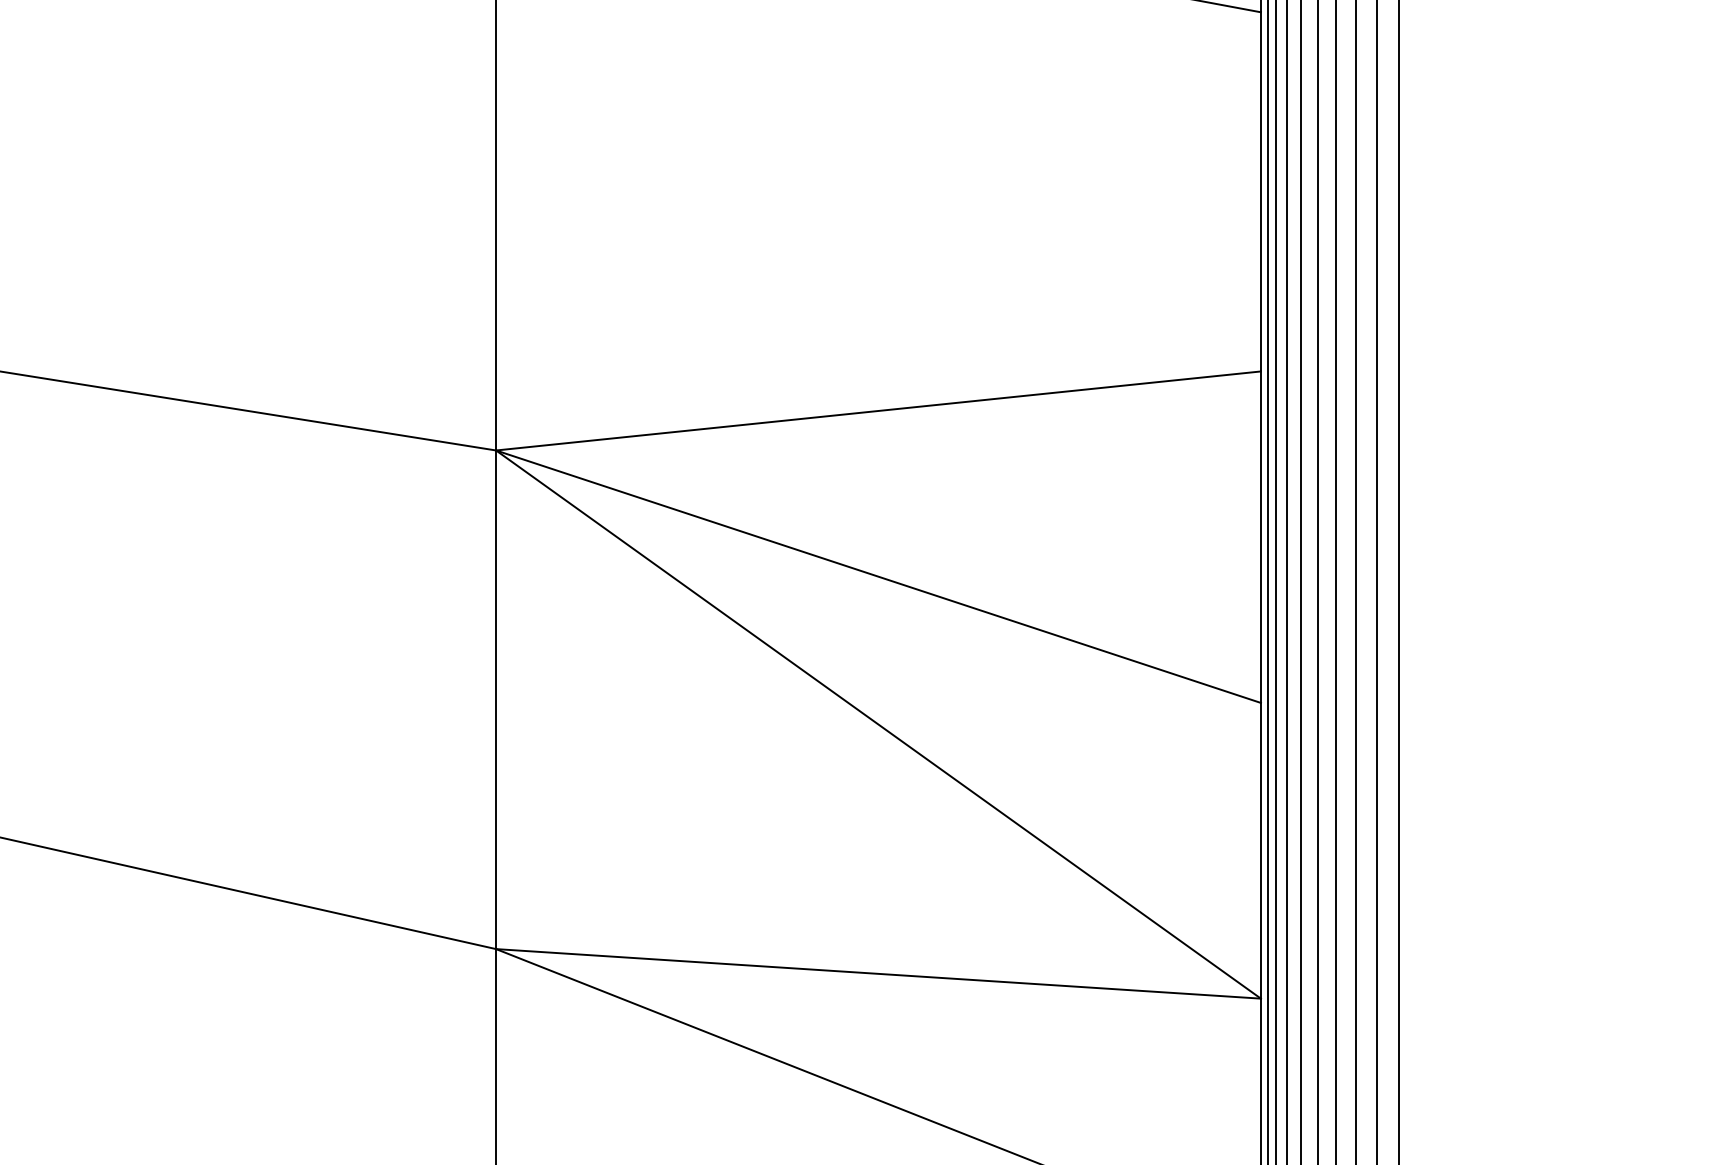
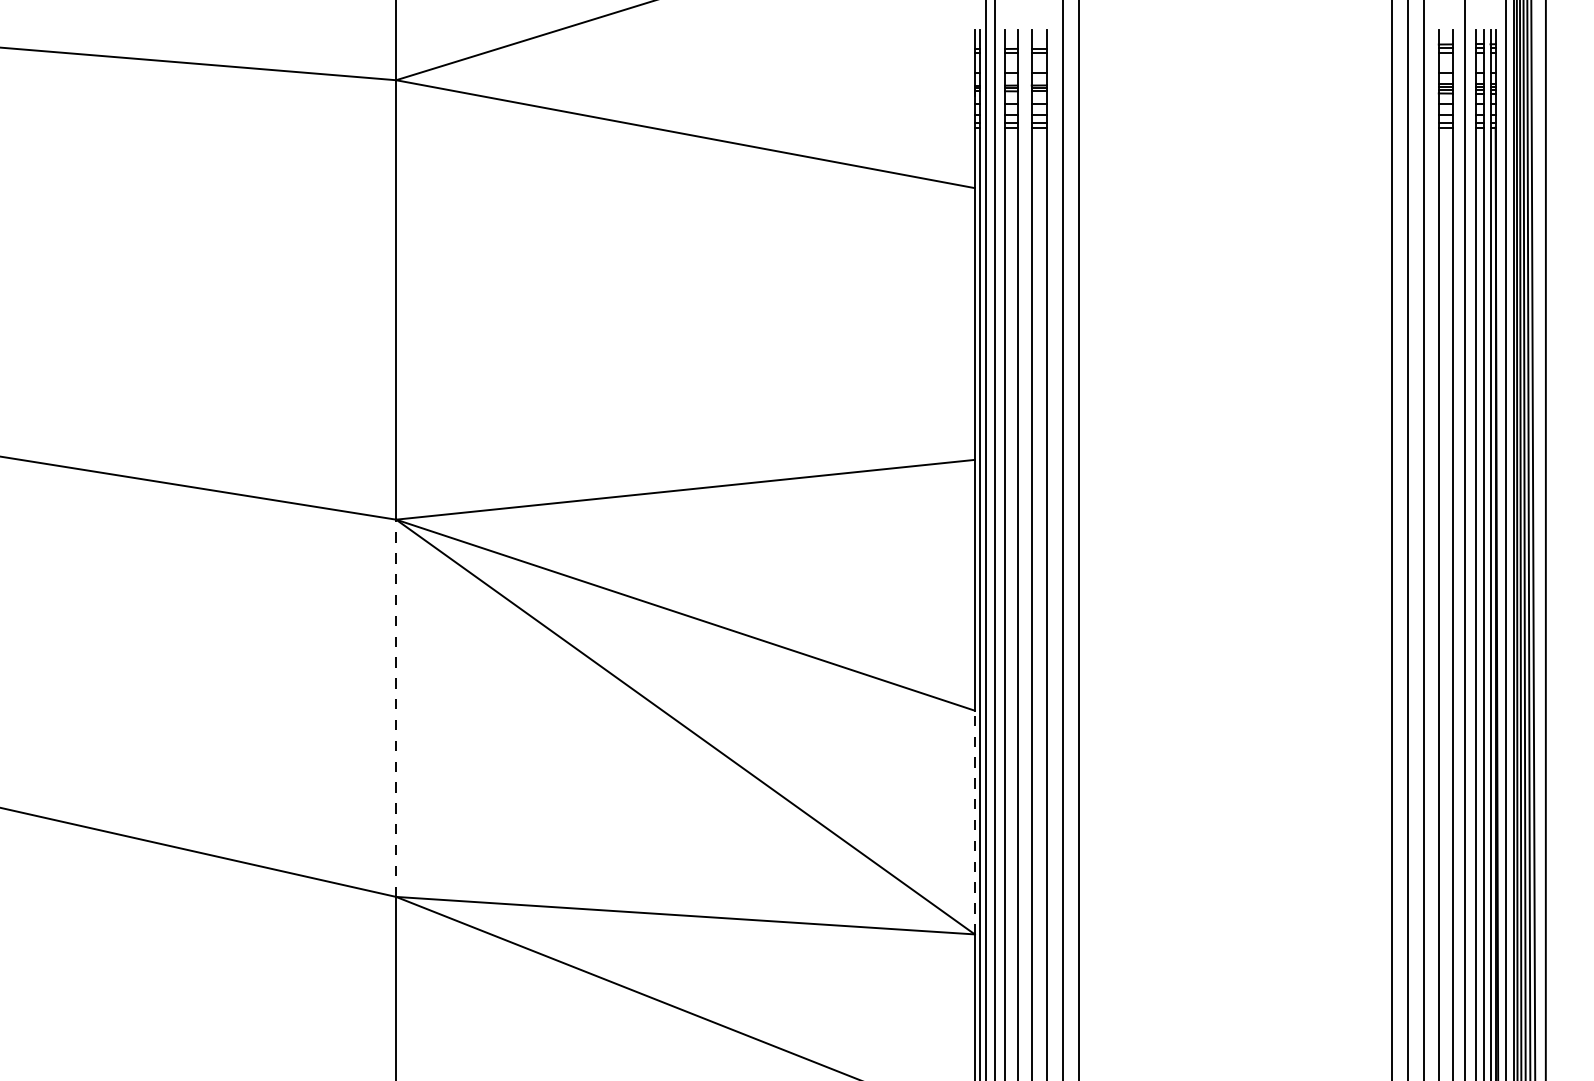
line: (496, 700) -> (396, 708), solid -> dashed
line: (1260, 850) -> (974, 822), solid -> dashed

